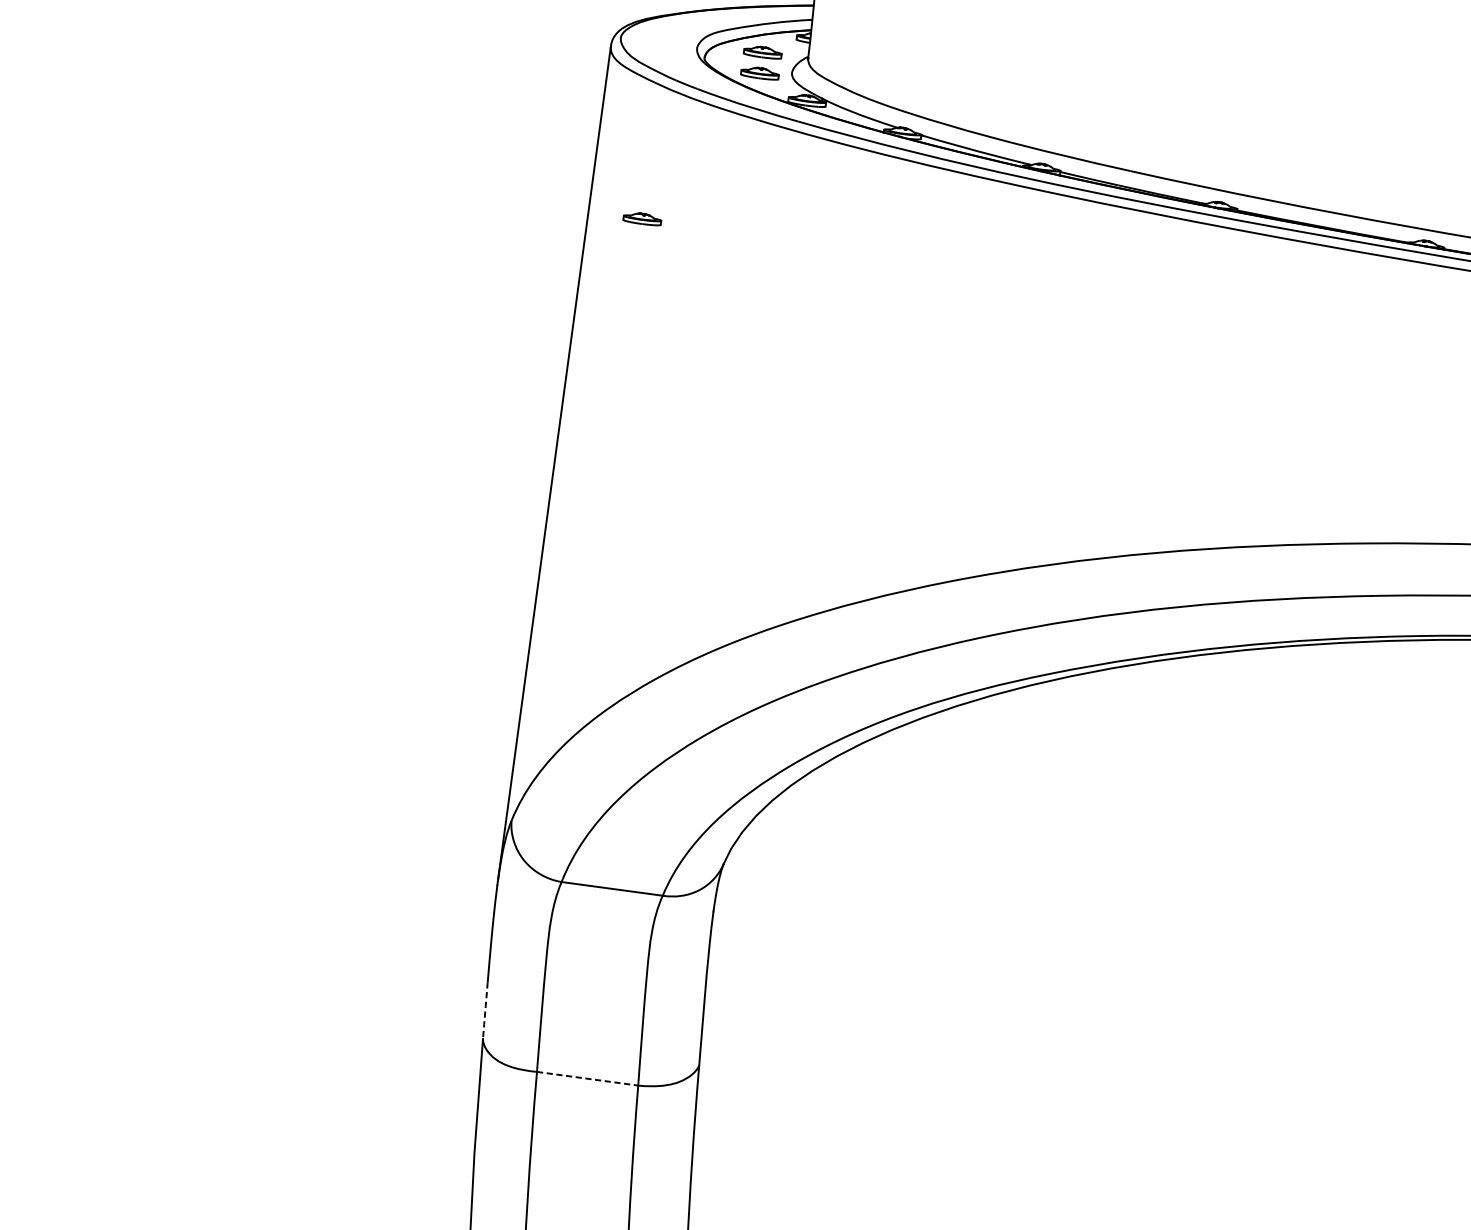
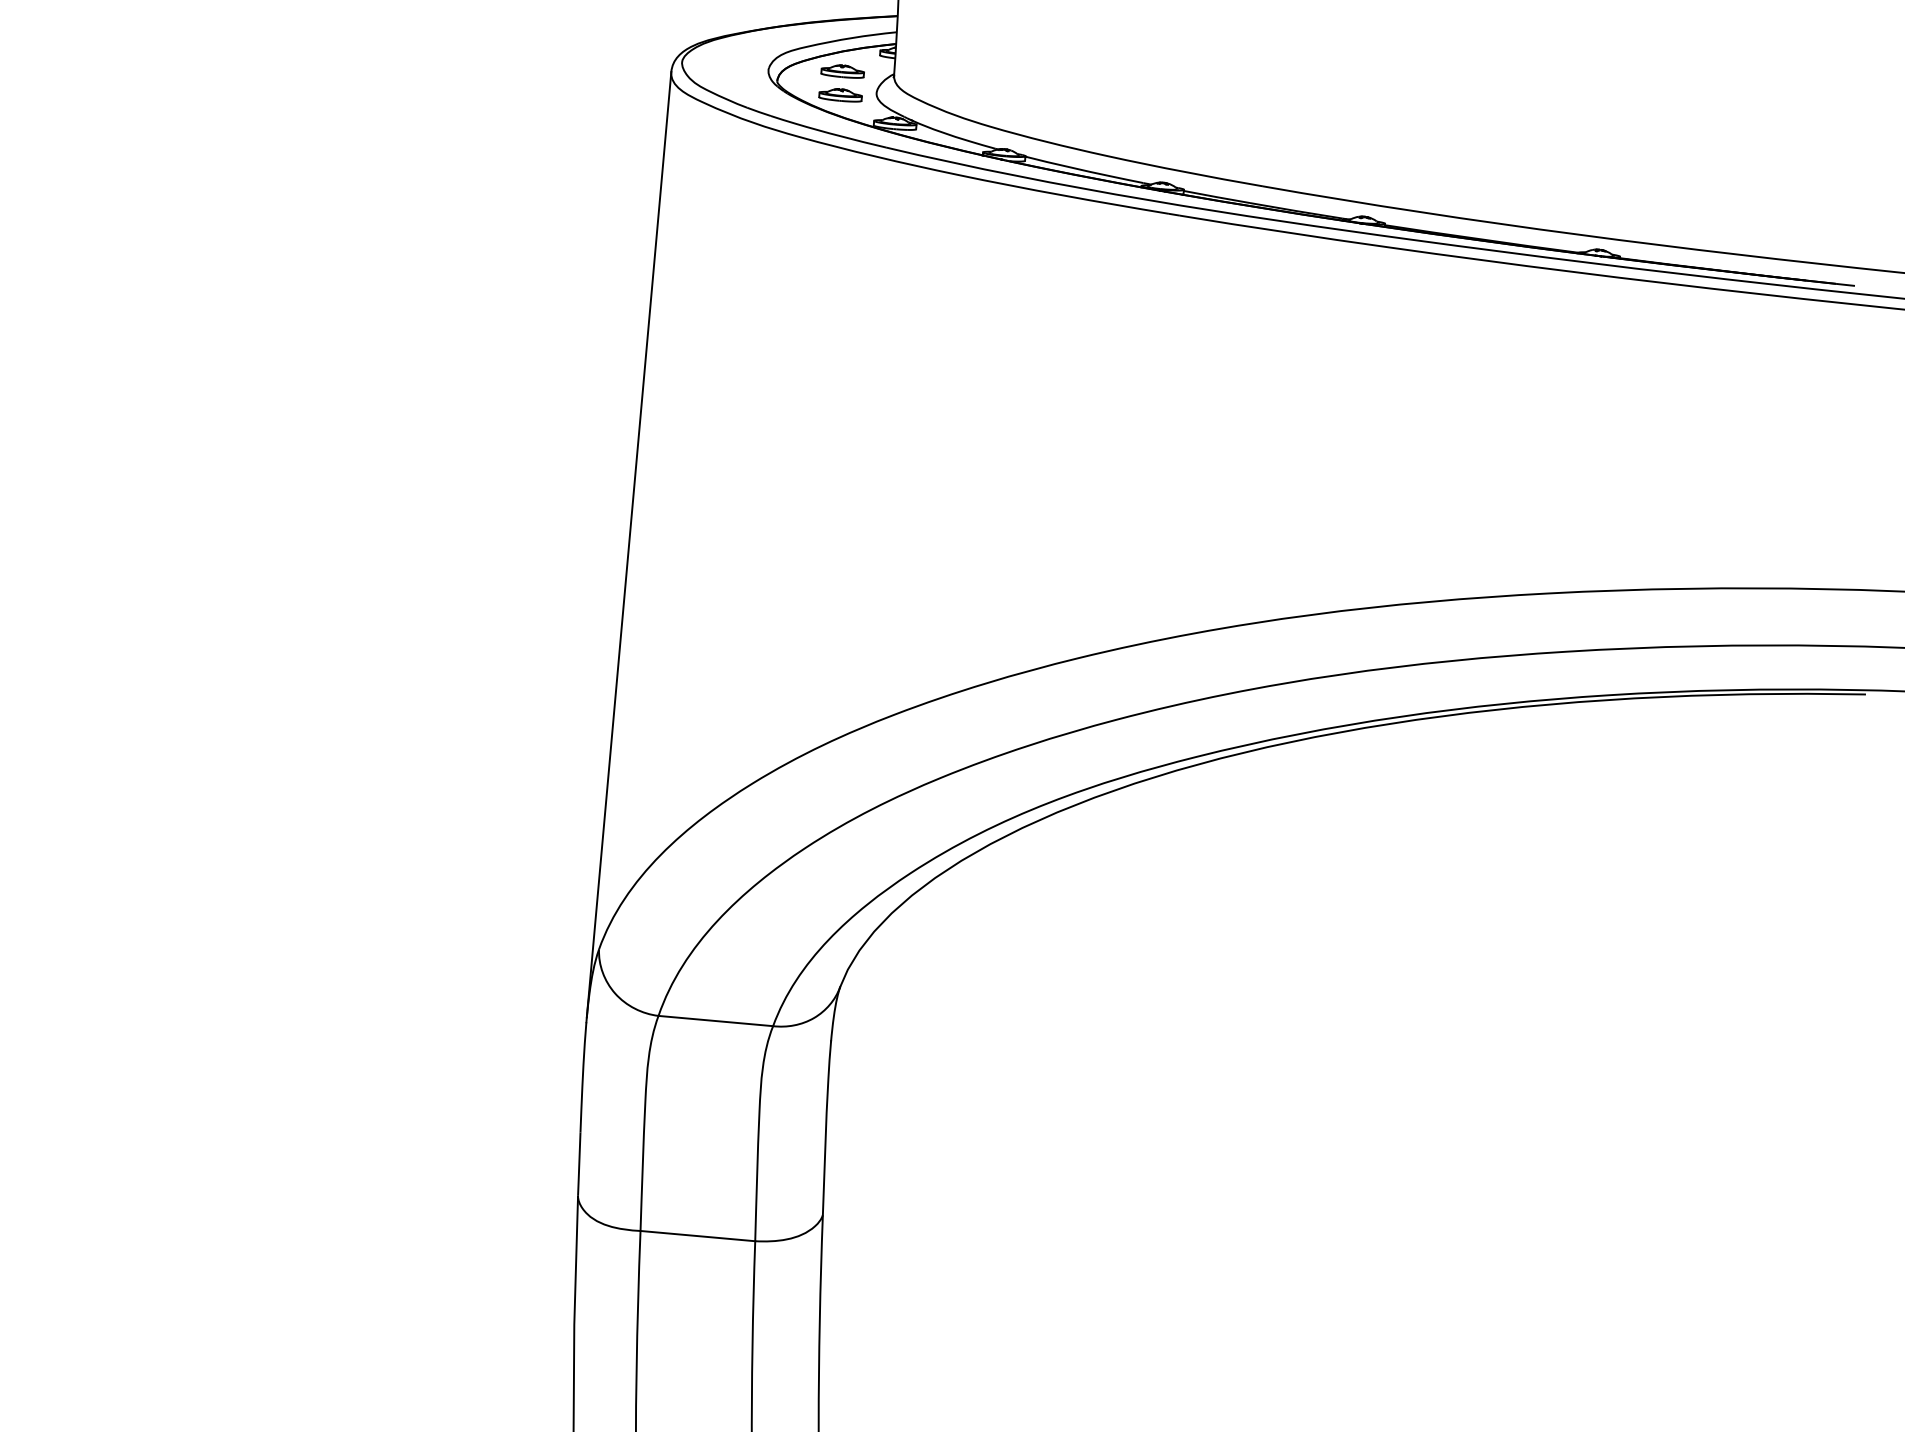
part: (642, 219) -> (715, 265), removed
line: (485, 1011) -> (579, 1165), dashed -> solid
line: (587, 1079) -> (697, 1236), dashed -> solid

